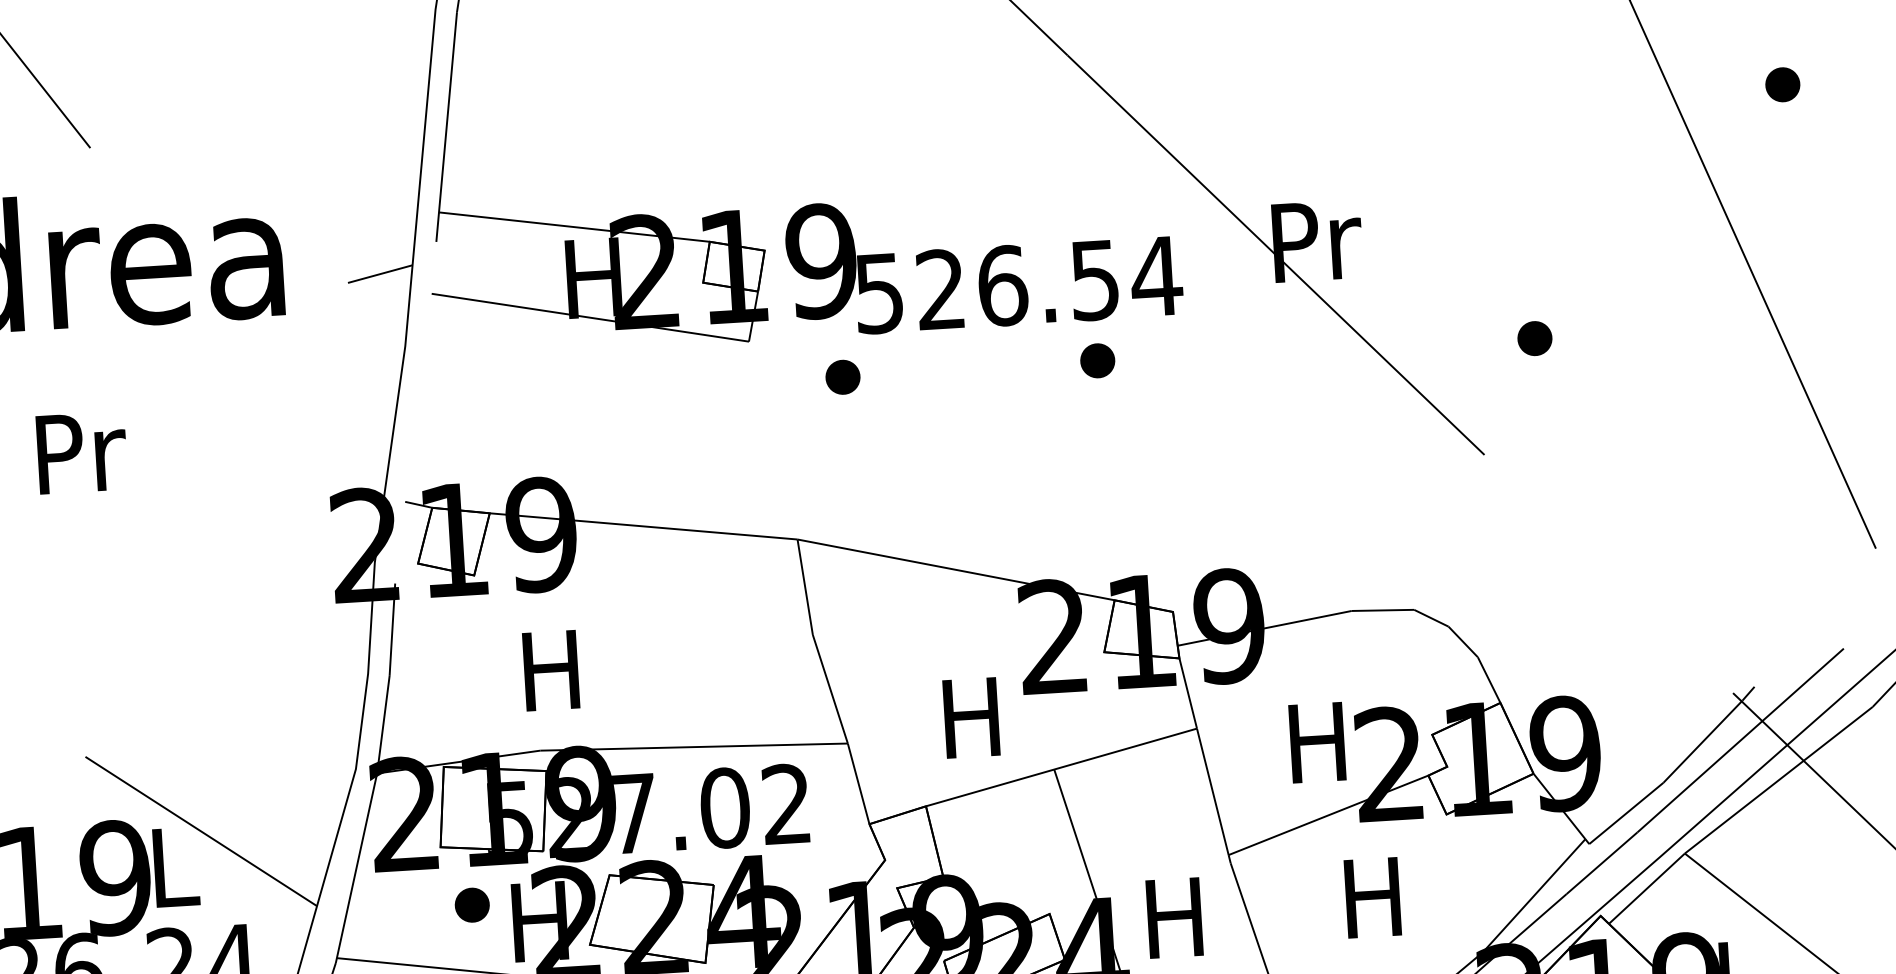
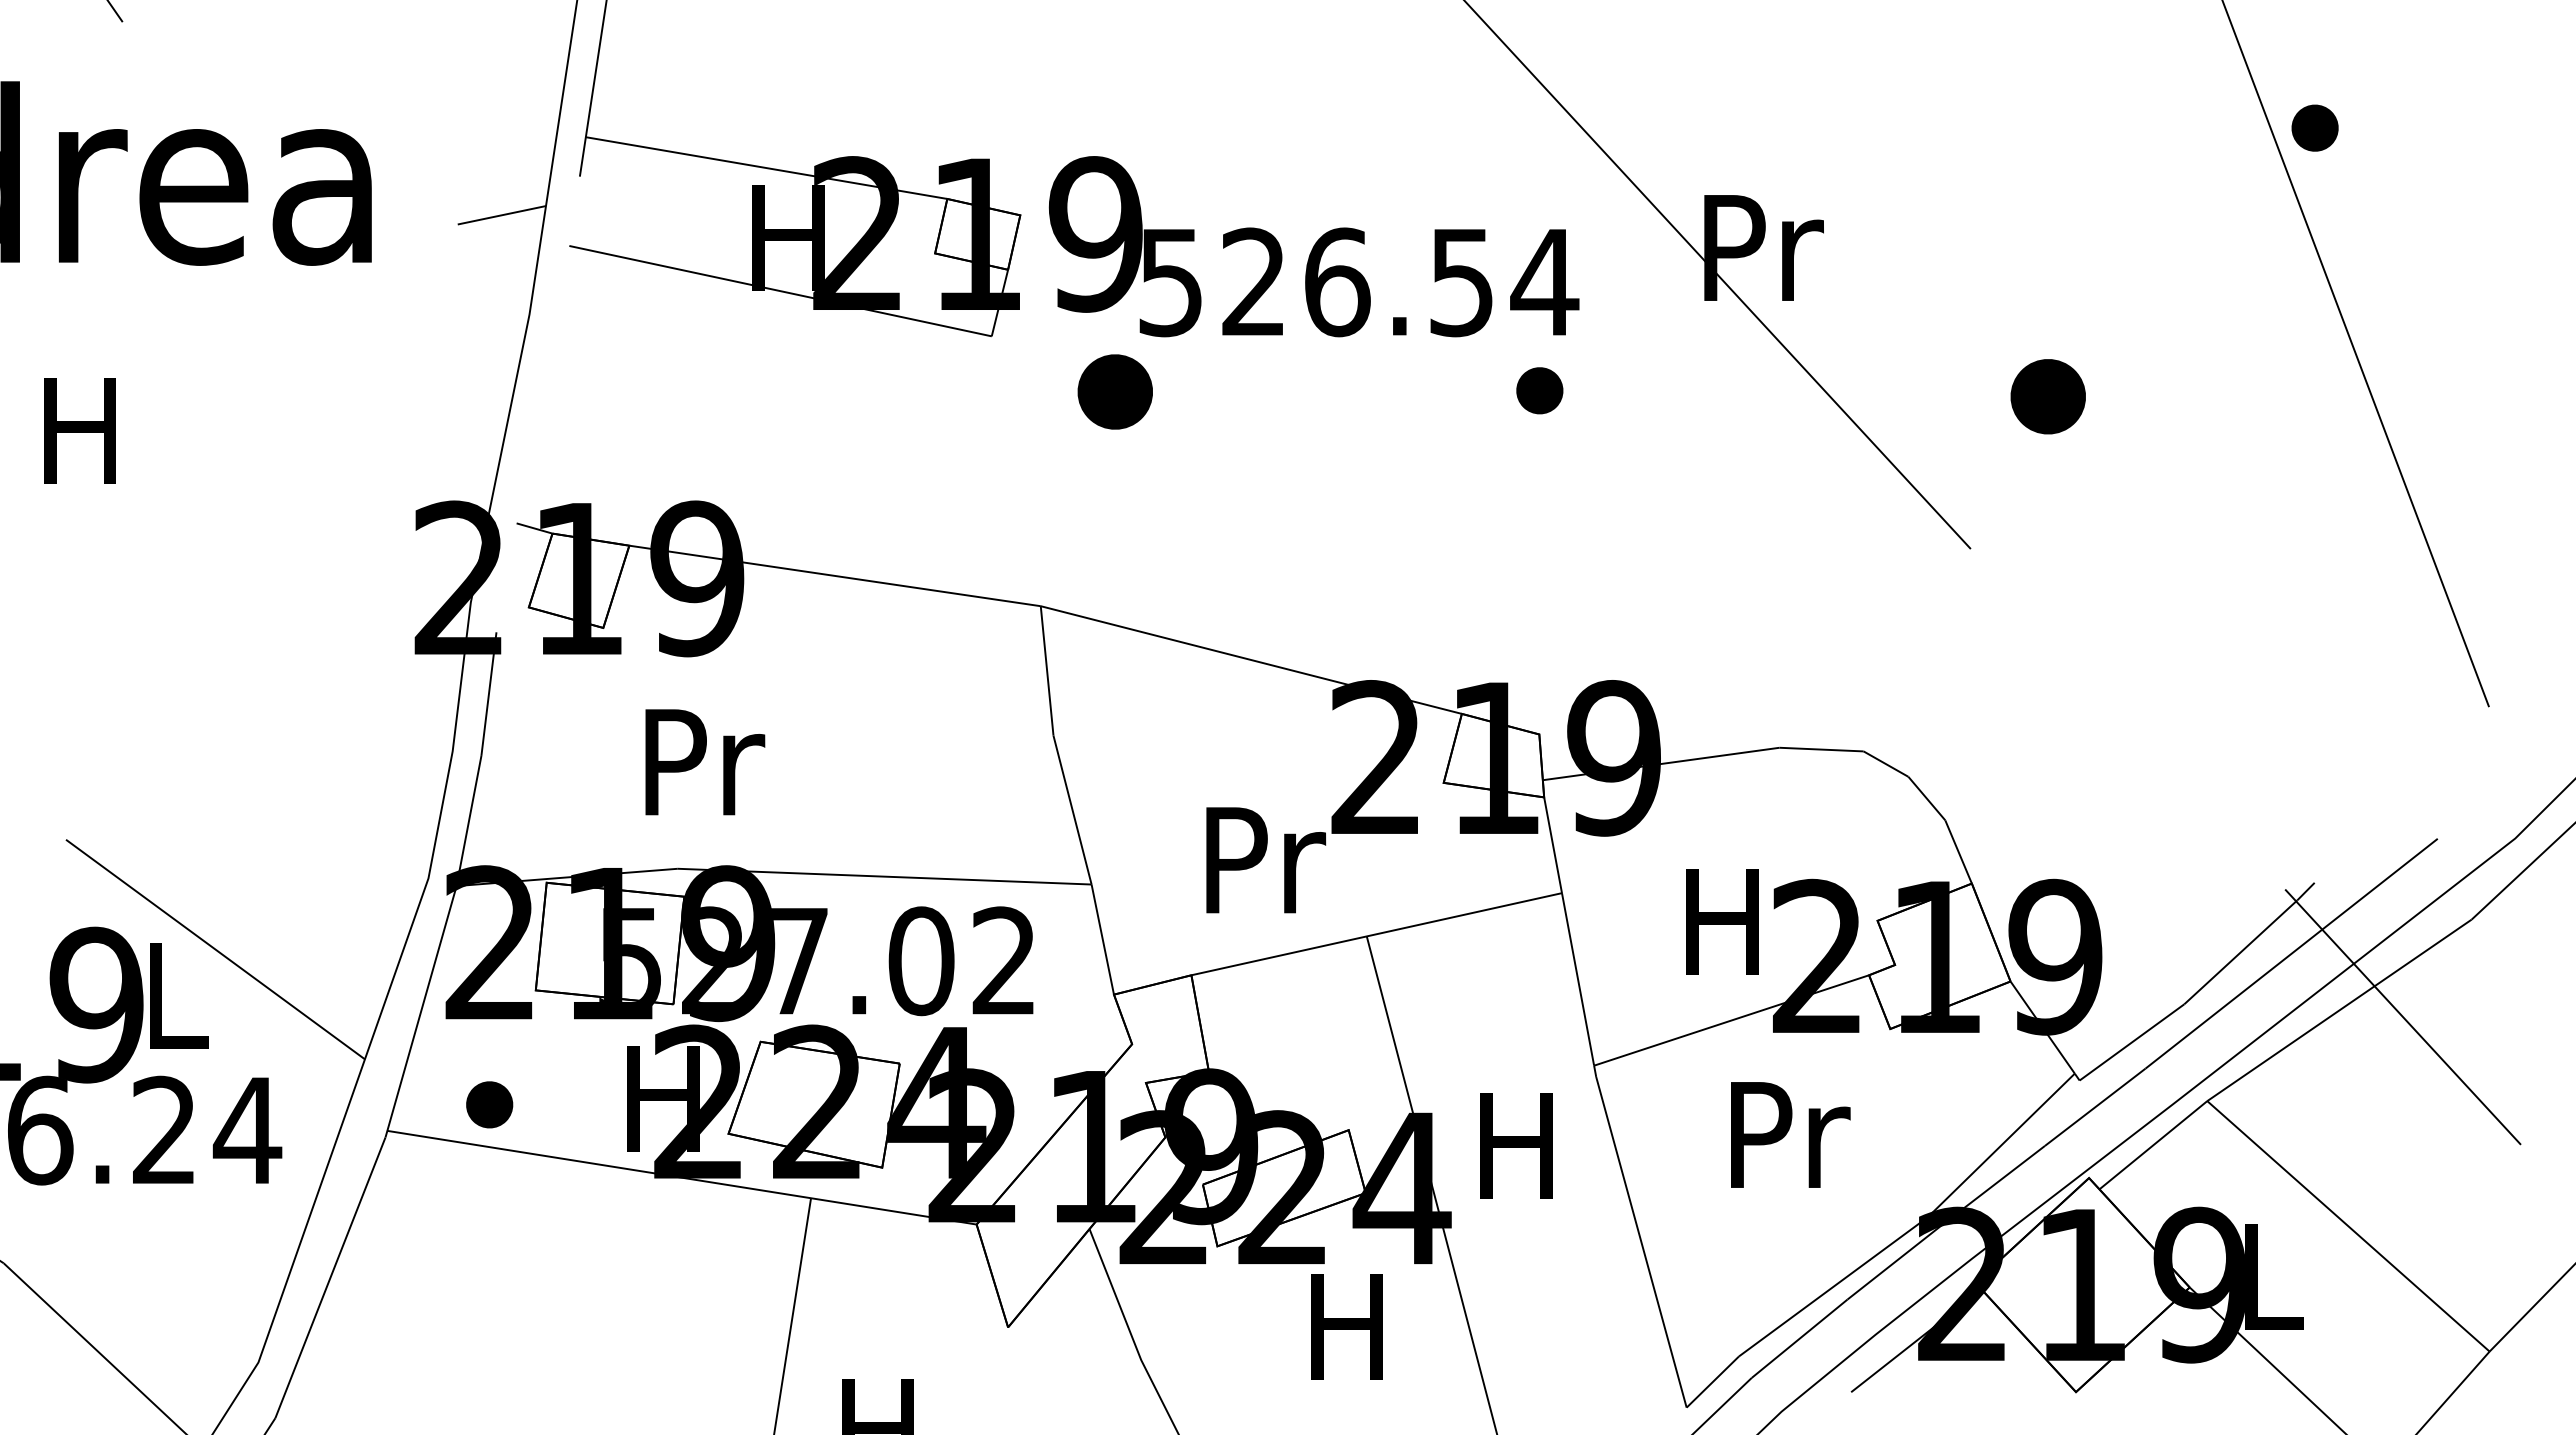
part: (1782, 84) -> (2314, 127), moved
part: (1534, 338) -> (2047, 396), size x1.6
part: (1097, 360) -> (1539, 390), moved
part: (842, 376) -> (1114, 391), size x1.6
text: (82, 452) -> (86, 430), Pr -> H
text: (556, 670) -> (705, 762), H -> Pr
text: (976, 717) -> (1266, 860), H -> Pr
text: (1377, 897) -> (1790, 1134), H -> Pr
part: (472, 904) -> (489, 1104), moved

